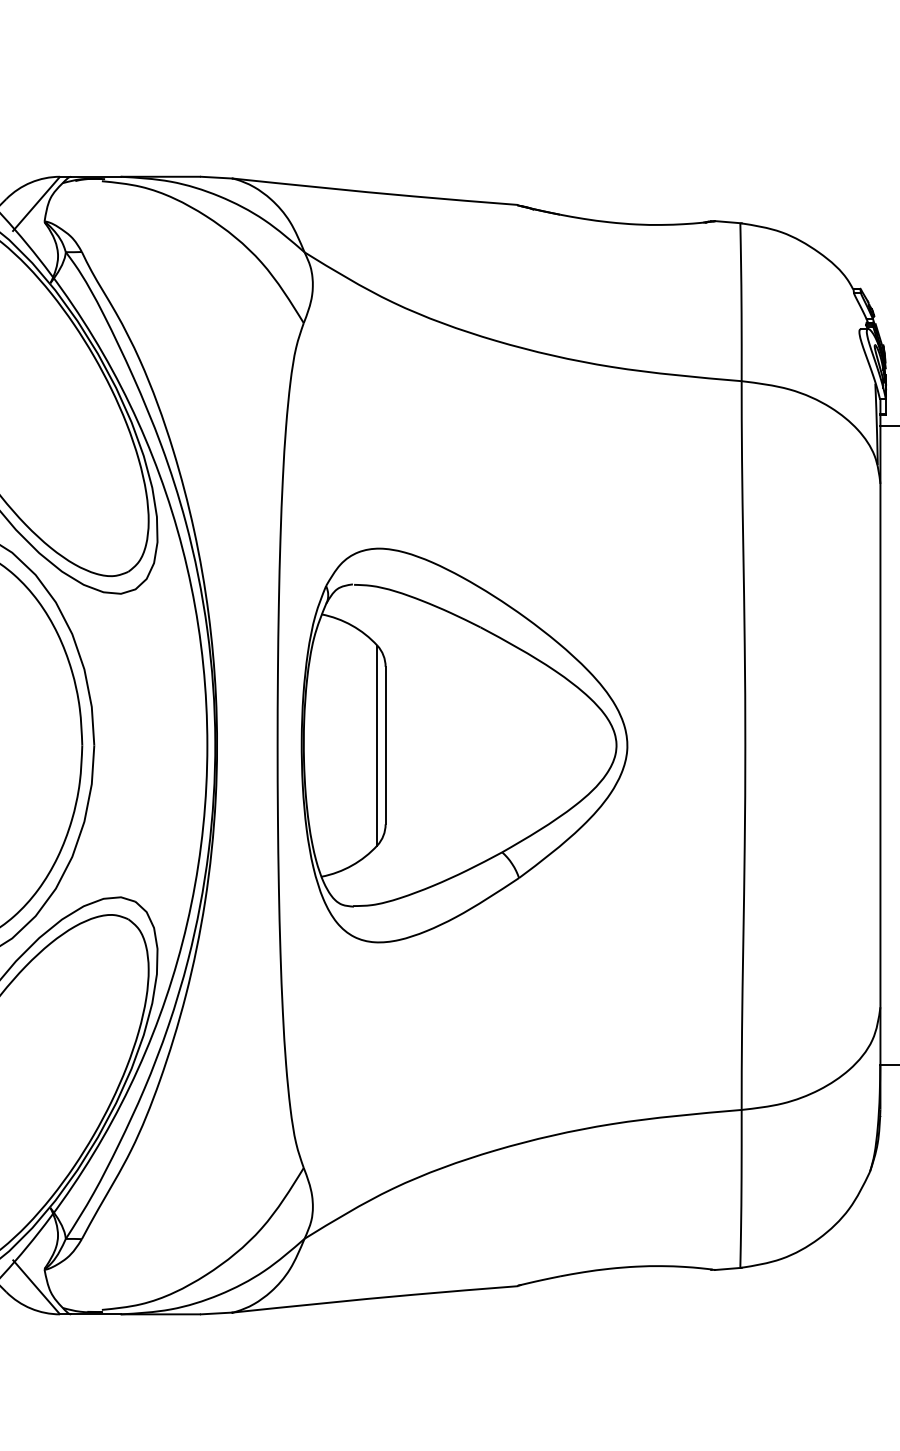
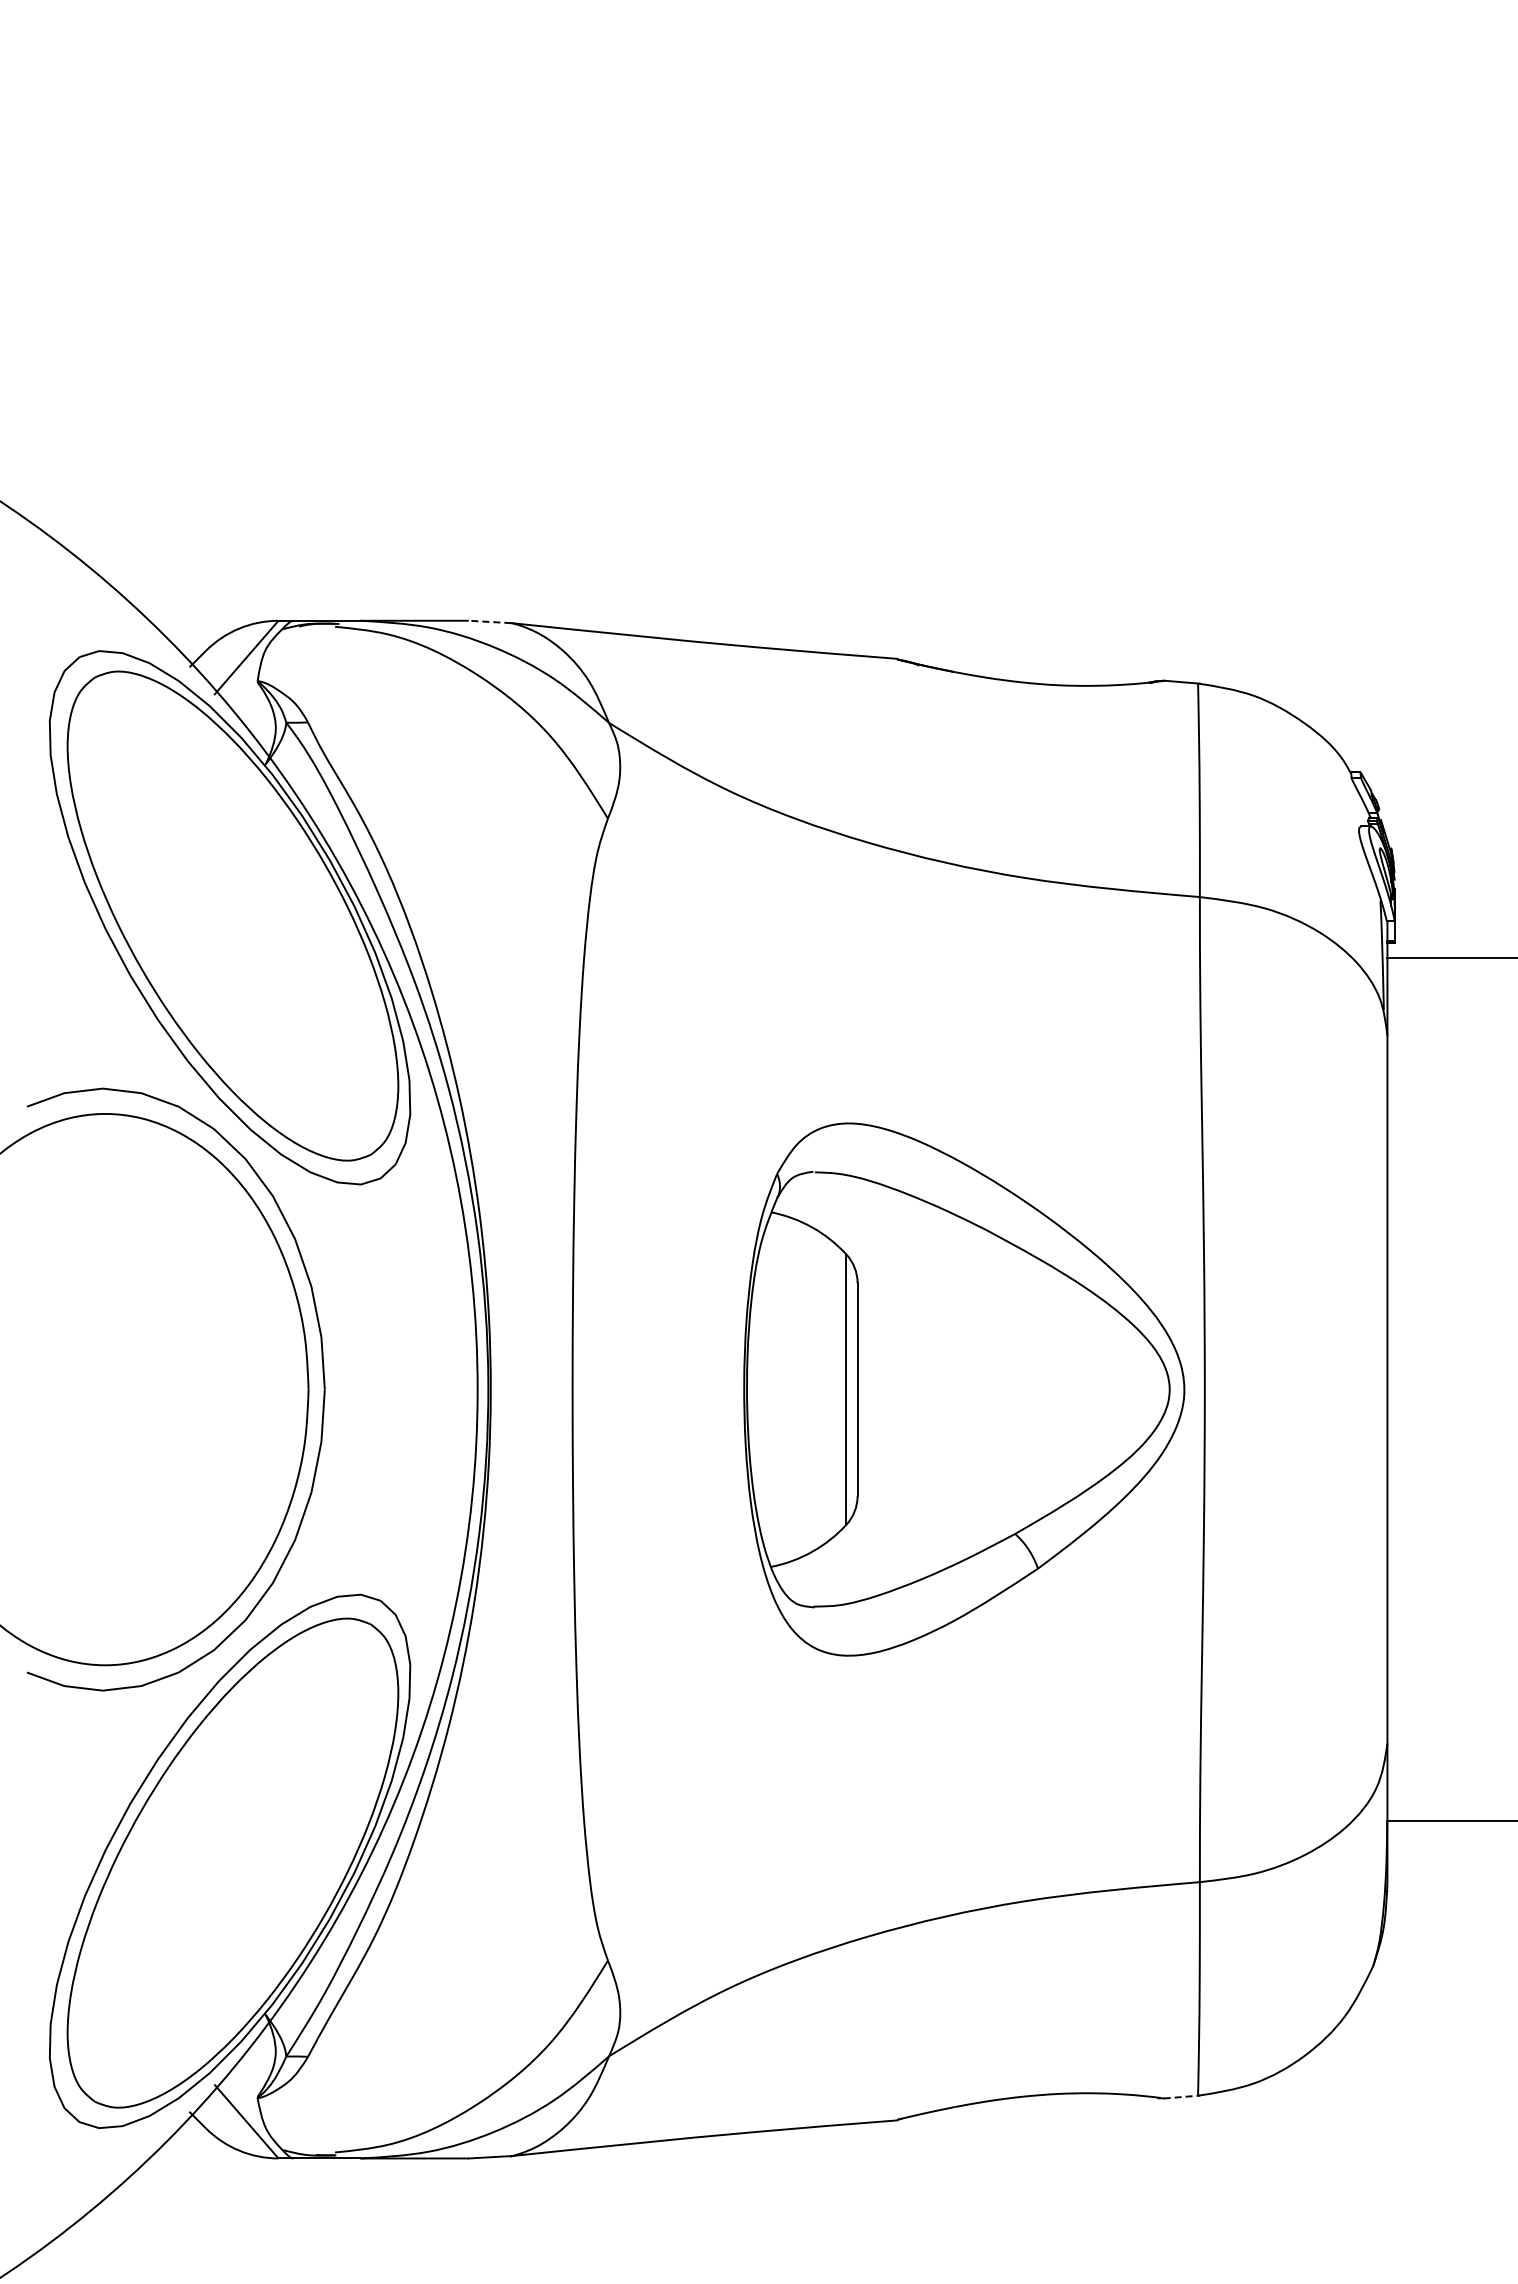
line: (216, 177) -> (489, 621), solid -> dashed
part: (464, 745) -> (964, 1389), moved
line: (728, 1269) -> (1182, 2097), solid -> dashed

